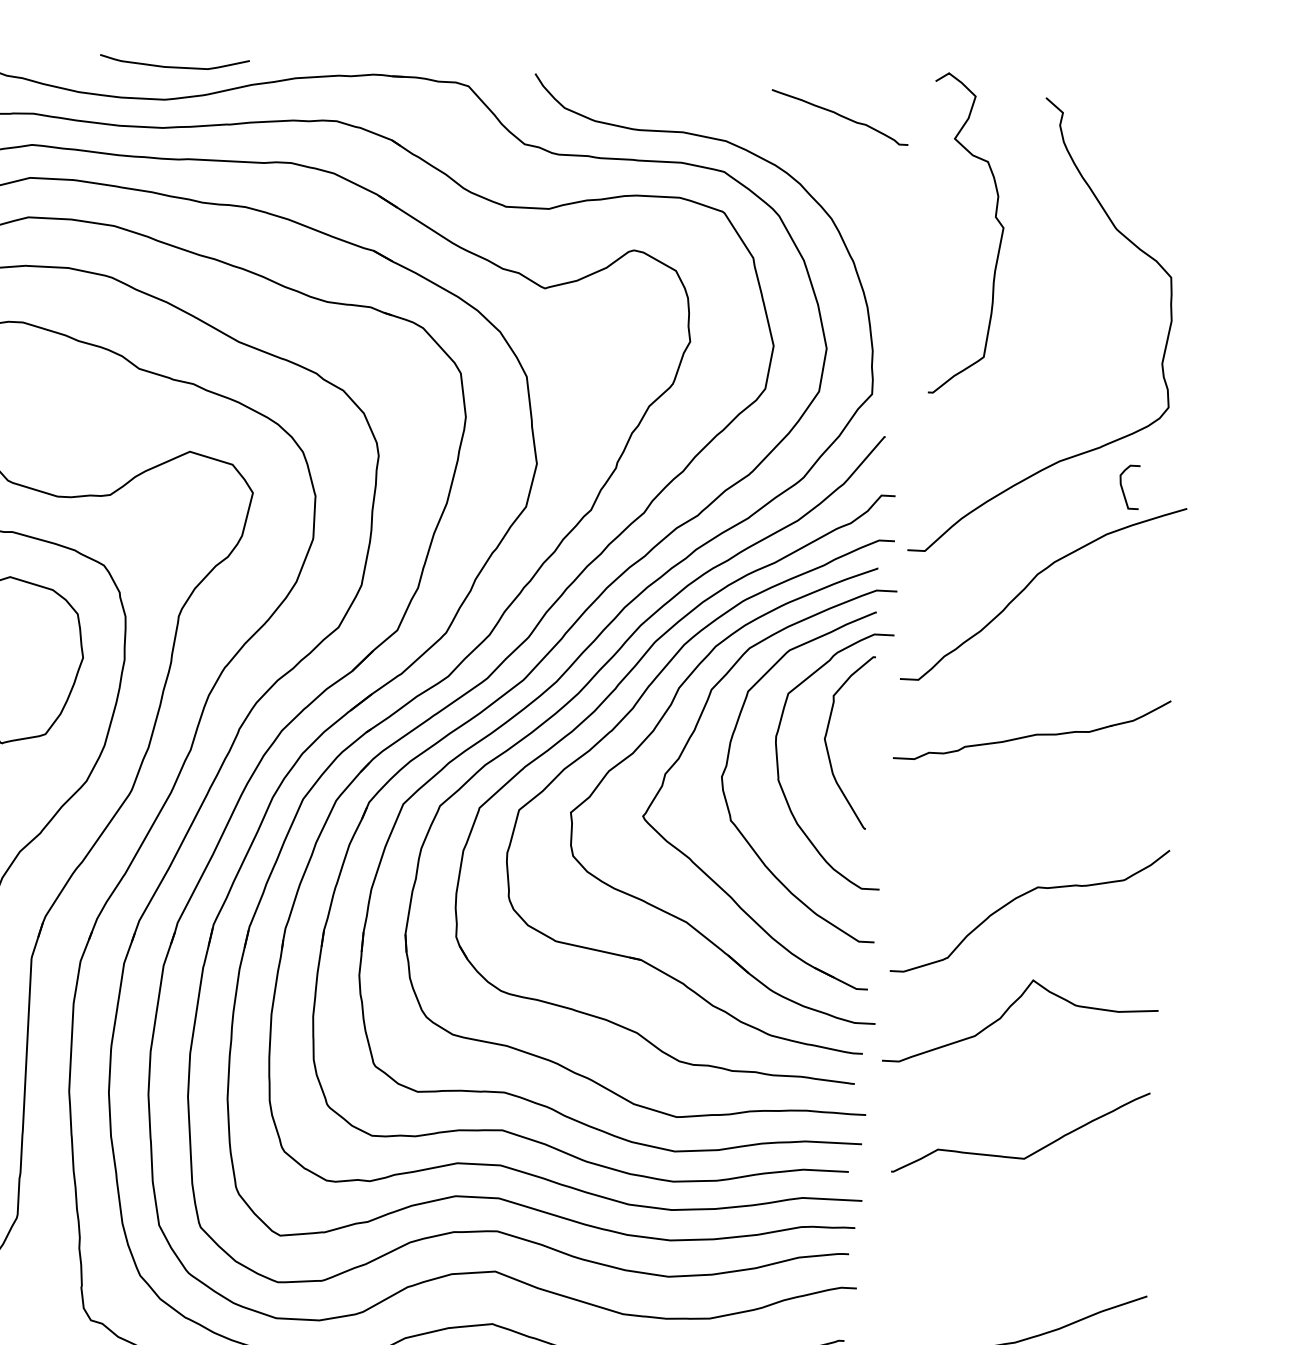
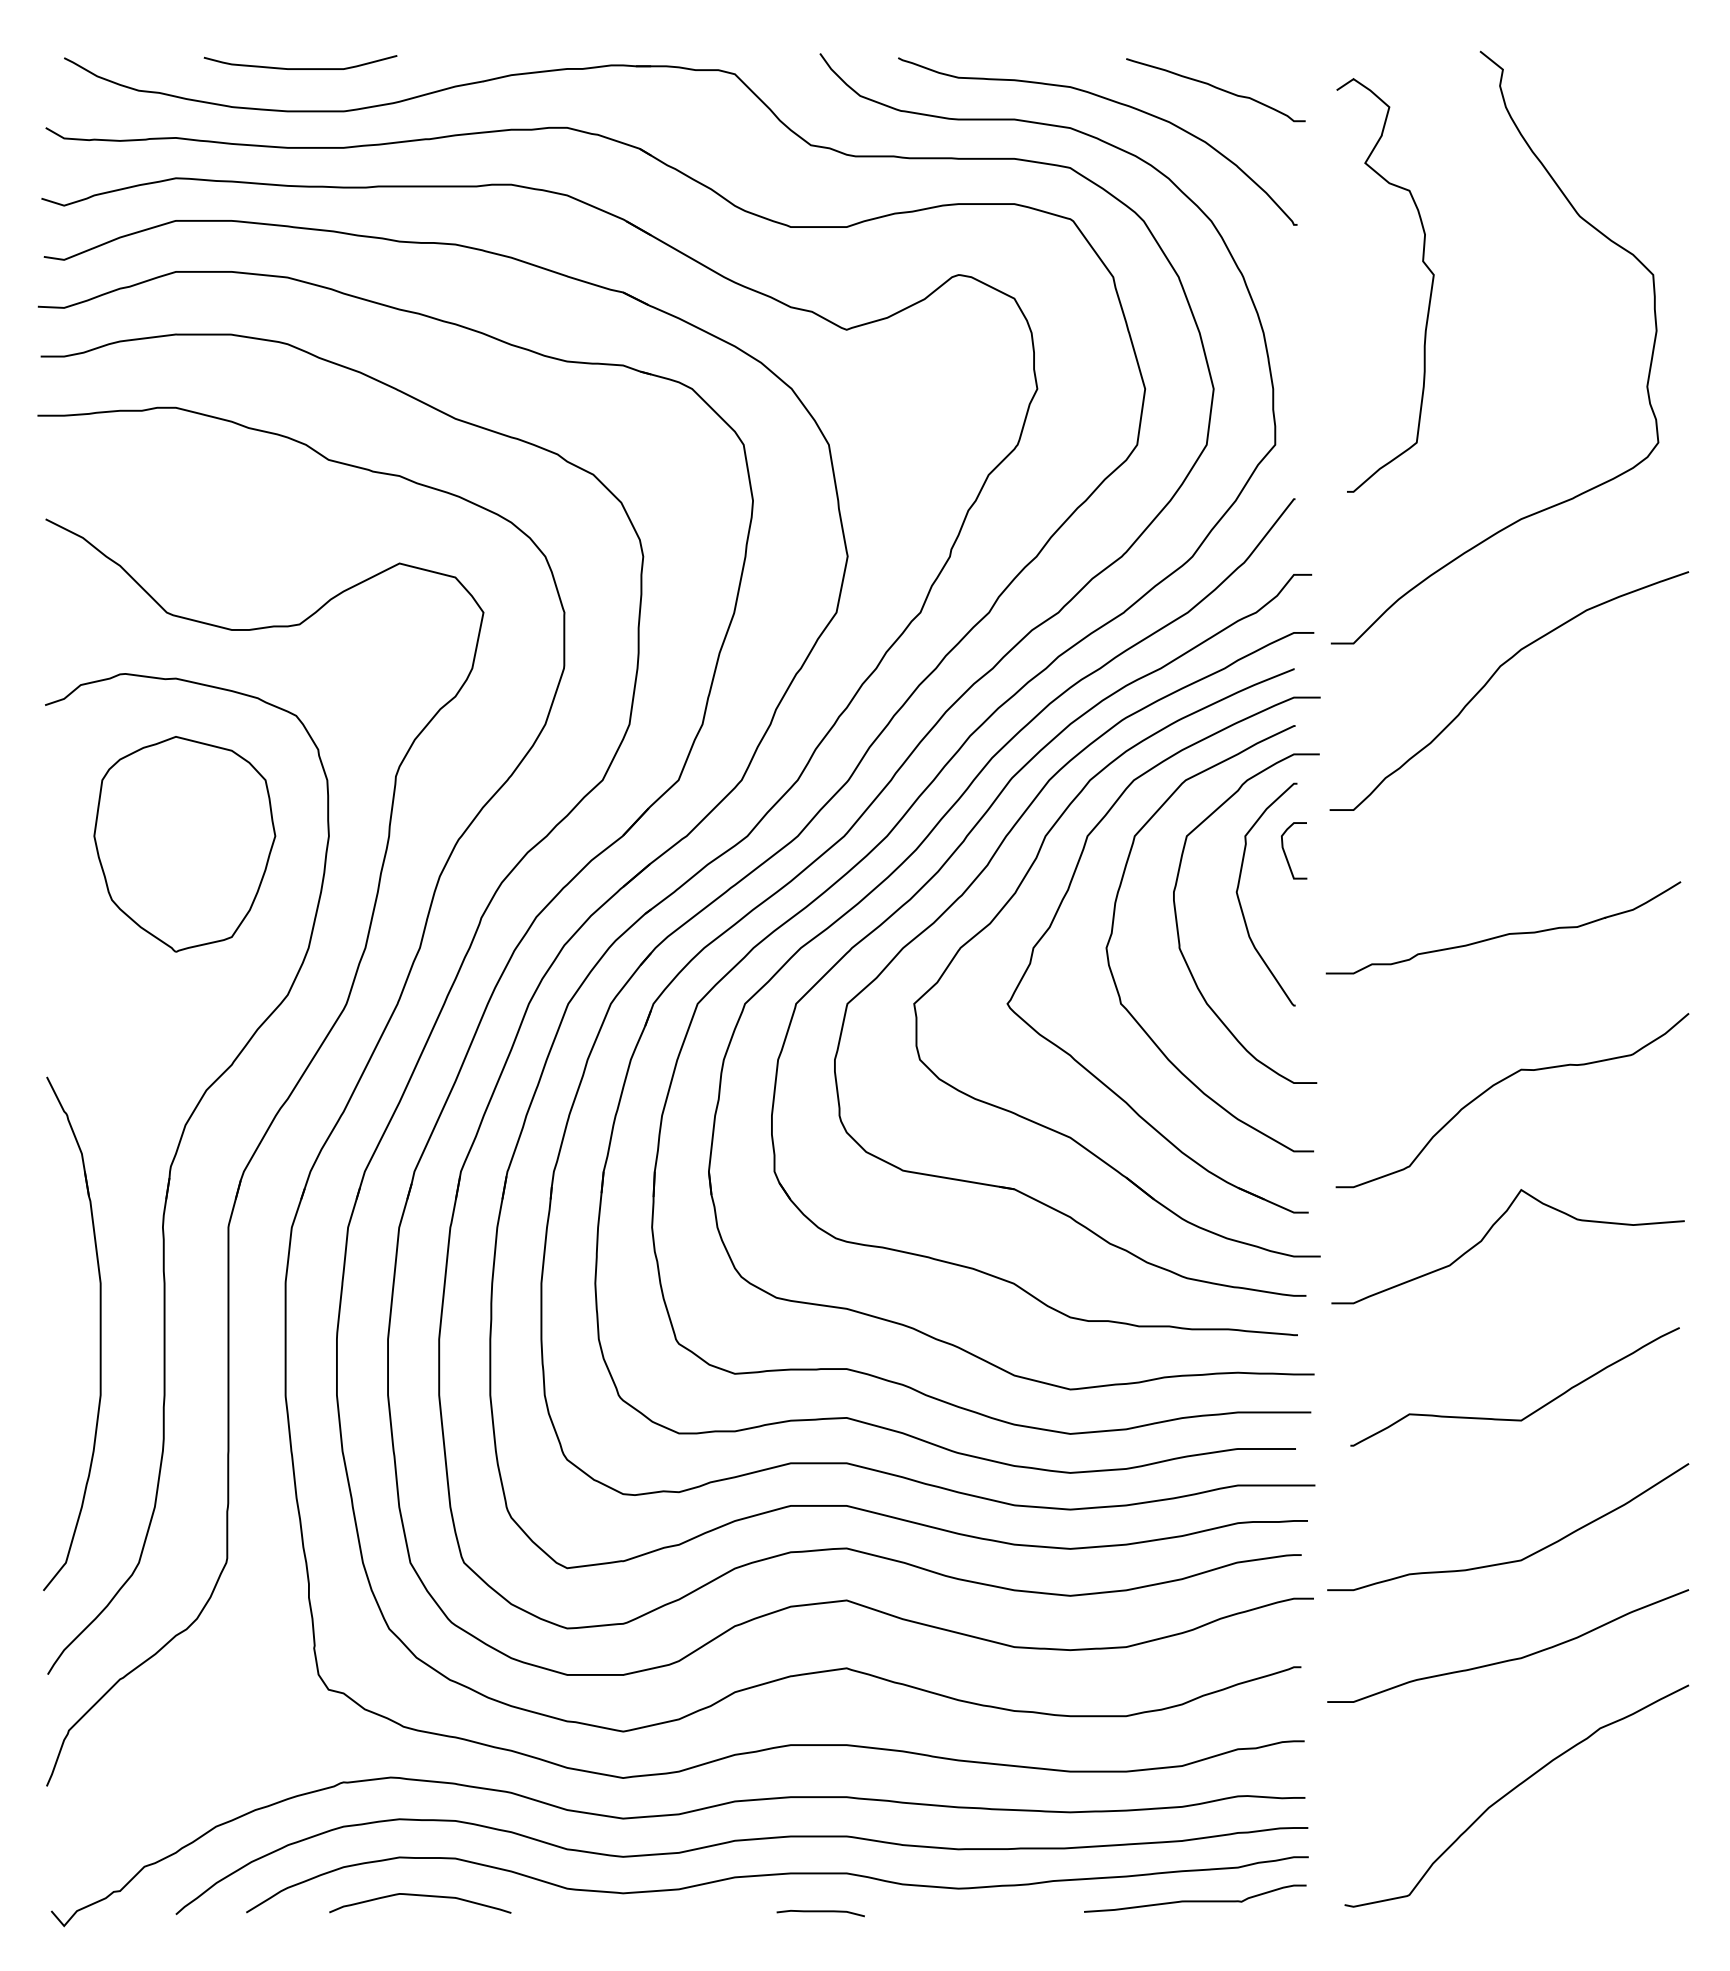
curve: (174, 66) -> (300, 68), moved
curve: (760, 123) -> (1113, 102), added
curve: (995, 217) -> (1422, 262), moved
curve: (1123, 489) -> (1286, 854), moved
curve: (1034, 734) -> (1506, 933), moved
curve: (1012, 1266) -> (1513, 1560), added

